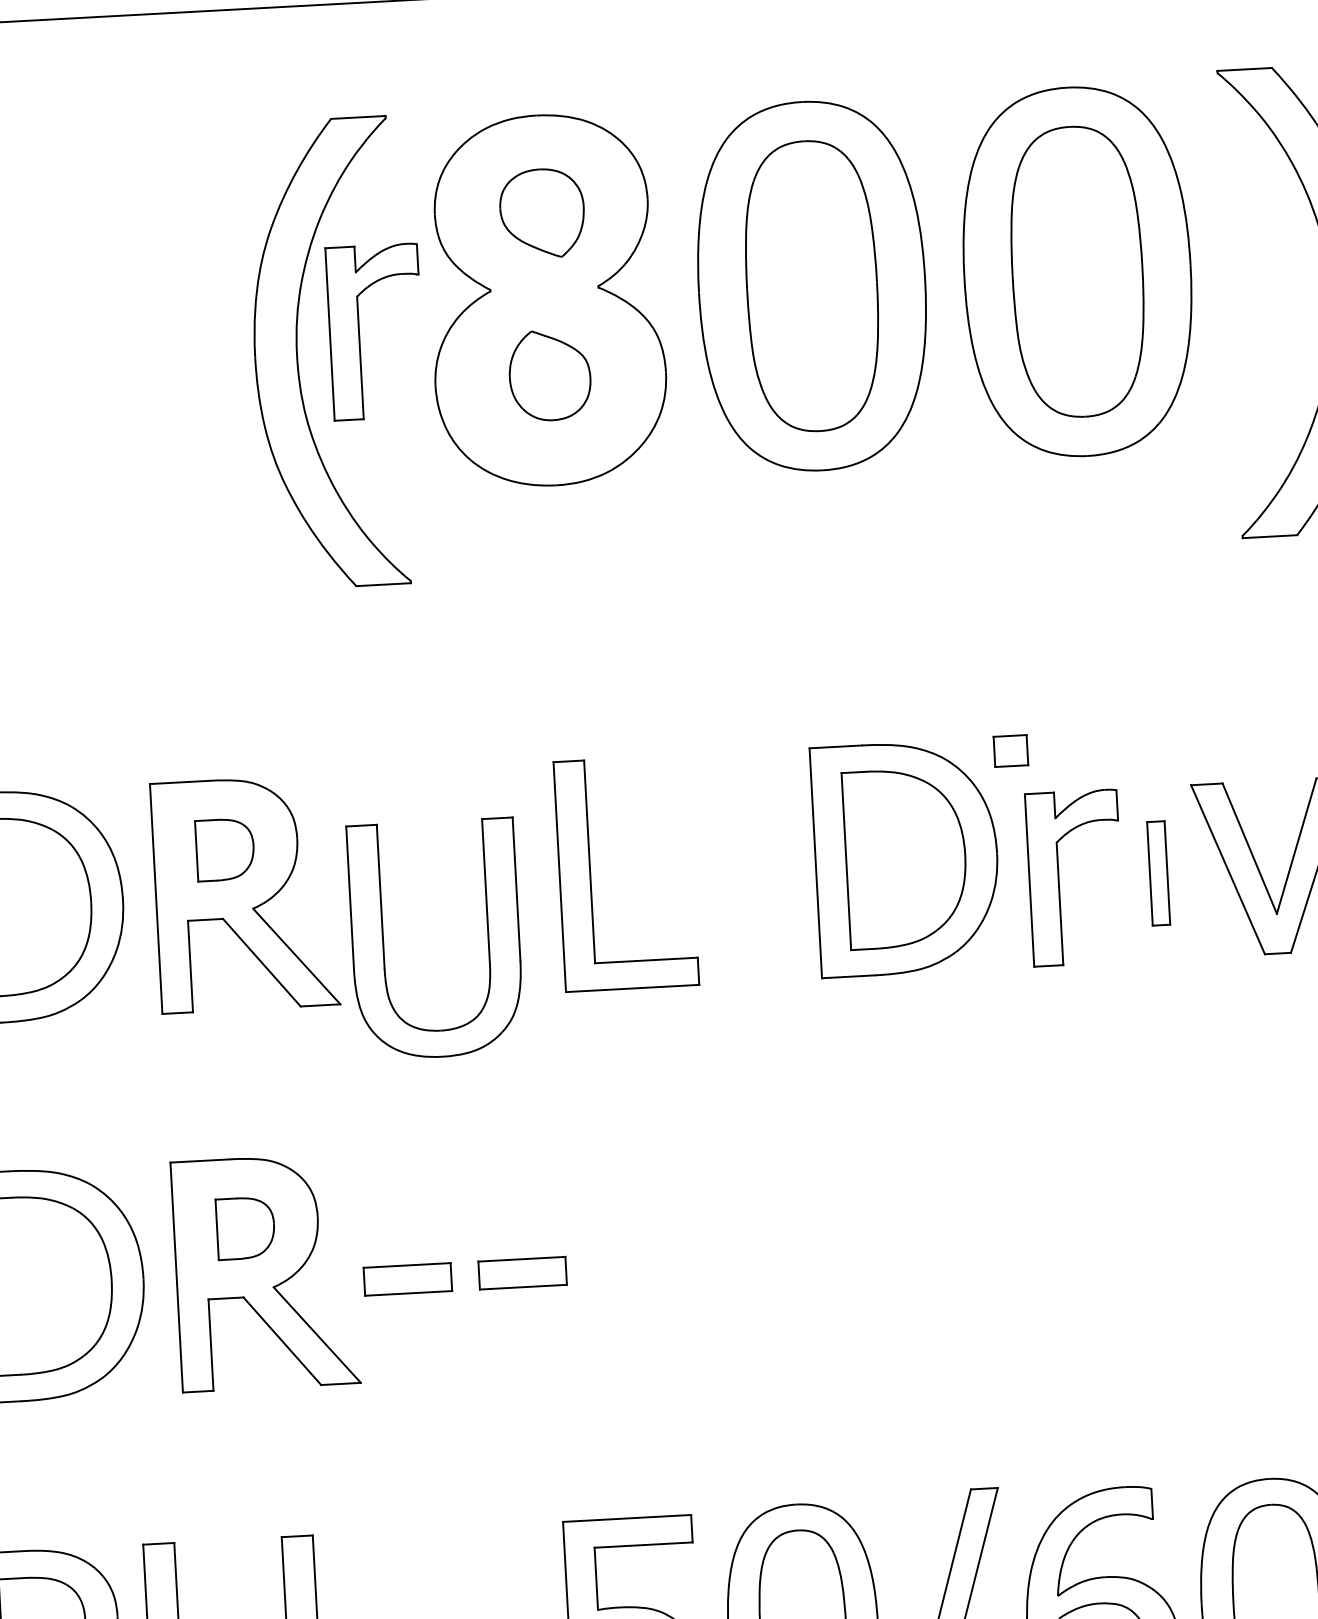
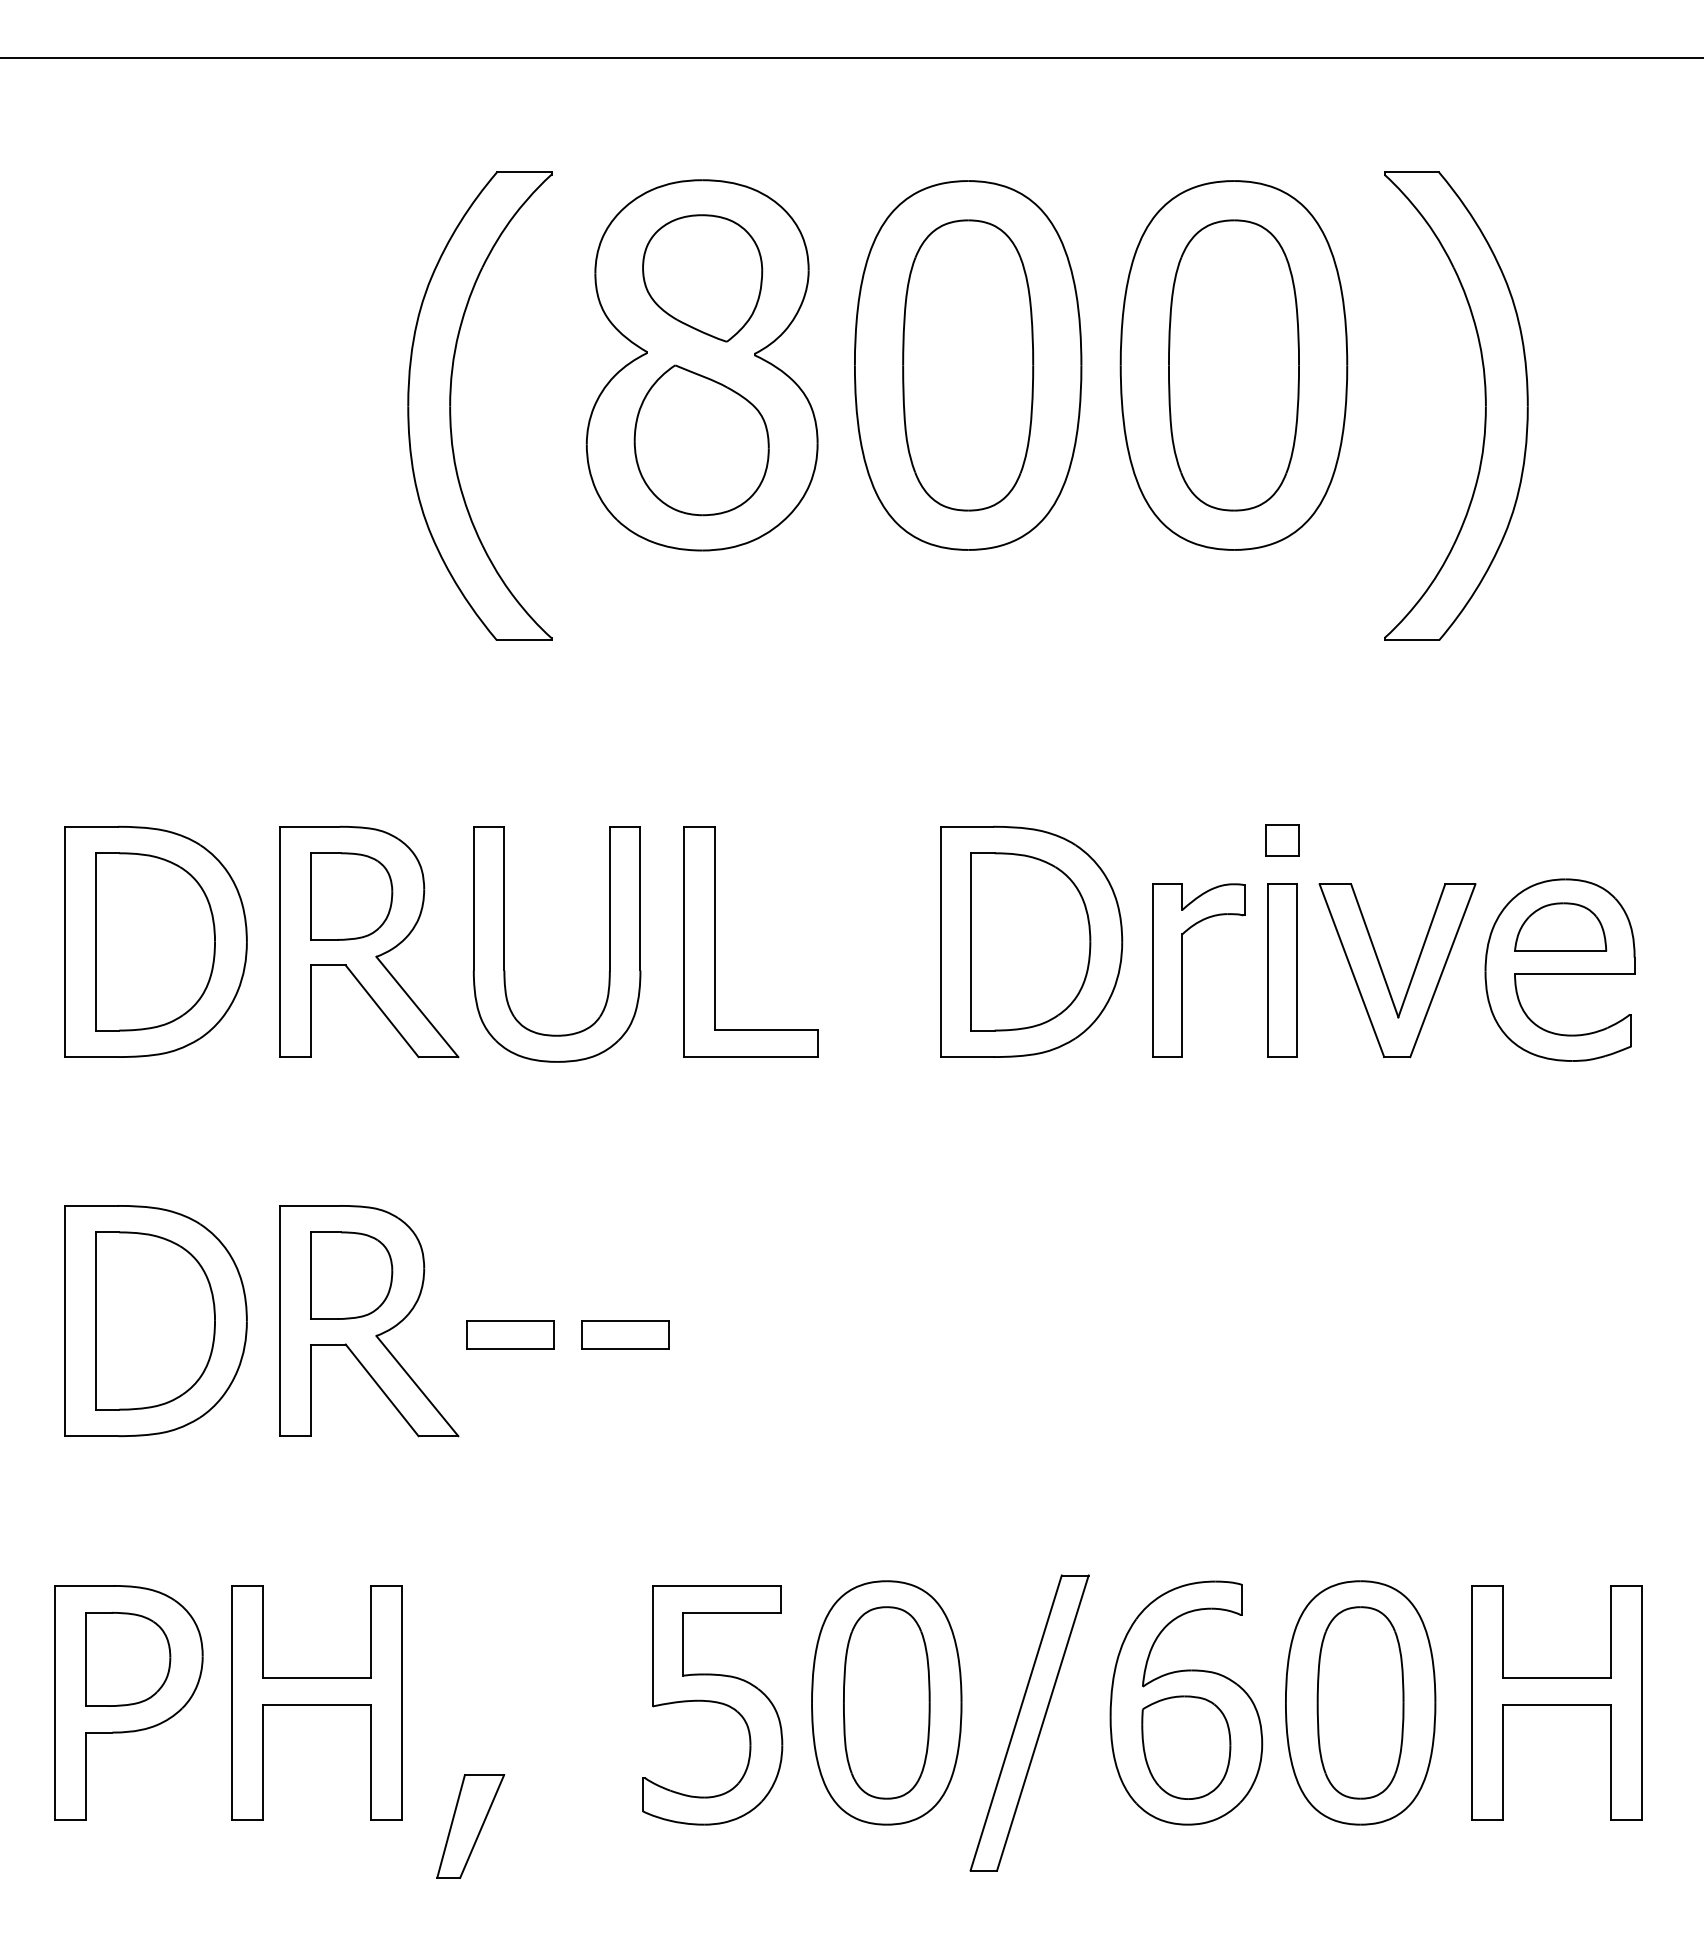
part: (542, 213) -> (702, 278), size x1.43
part: (359, 332) -> (513, 387), removed
part: (549, 375) -> (701, 440), size x1.67
part: (1010, 751) -> (1282, 840), moved
part: (225, 849) -> (351, 896), size x1.43
part: (1158, 873) -> (1282, 970), size x1.67
part: (383, 942) -> (504, 944), moved
part: (245, 1228) -> (351, 1275), size x1.43

